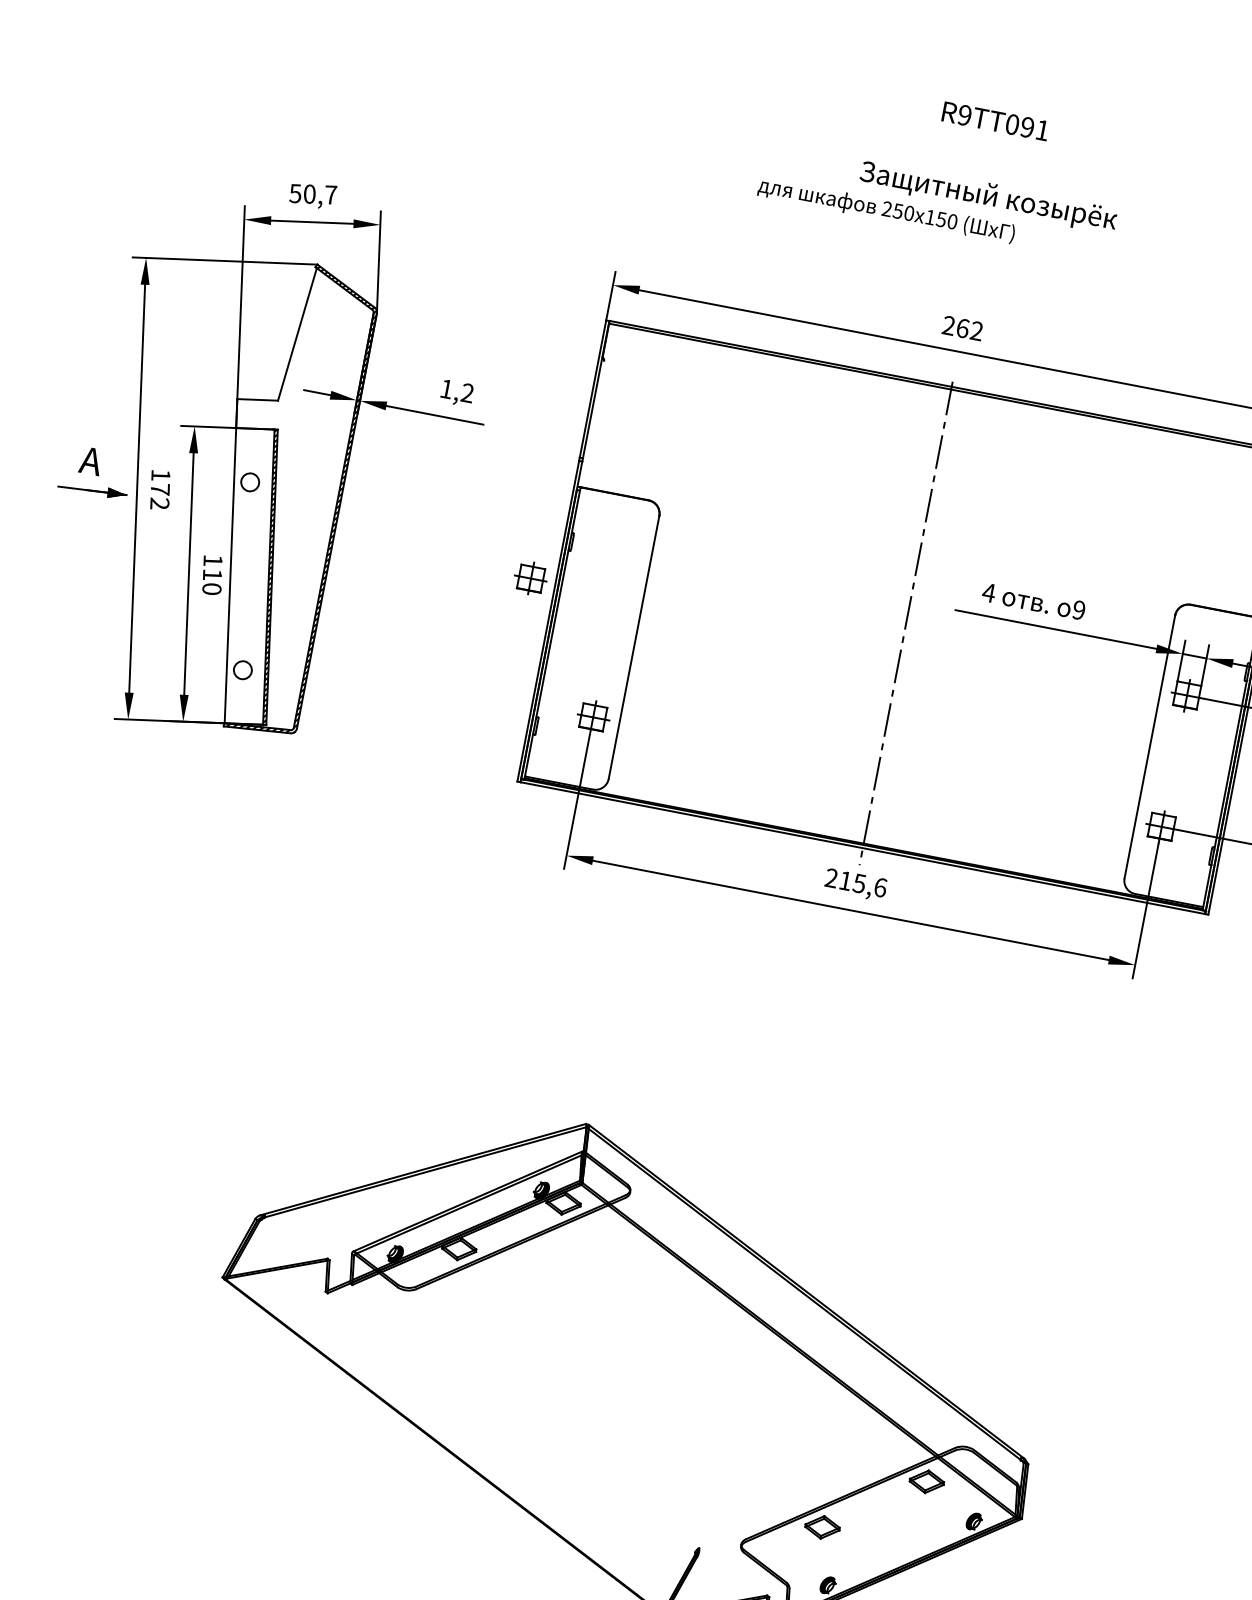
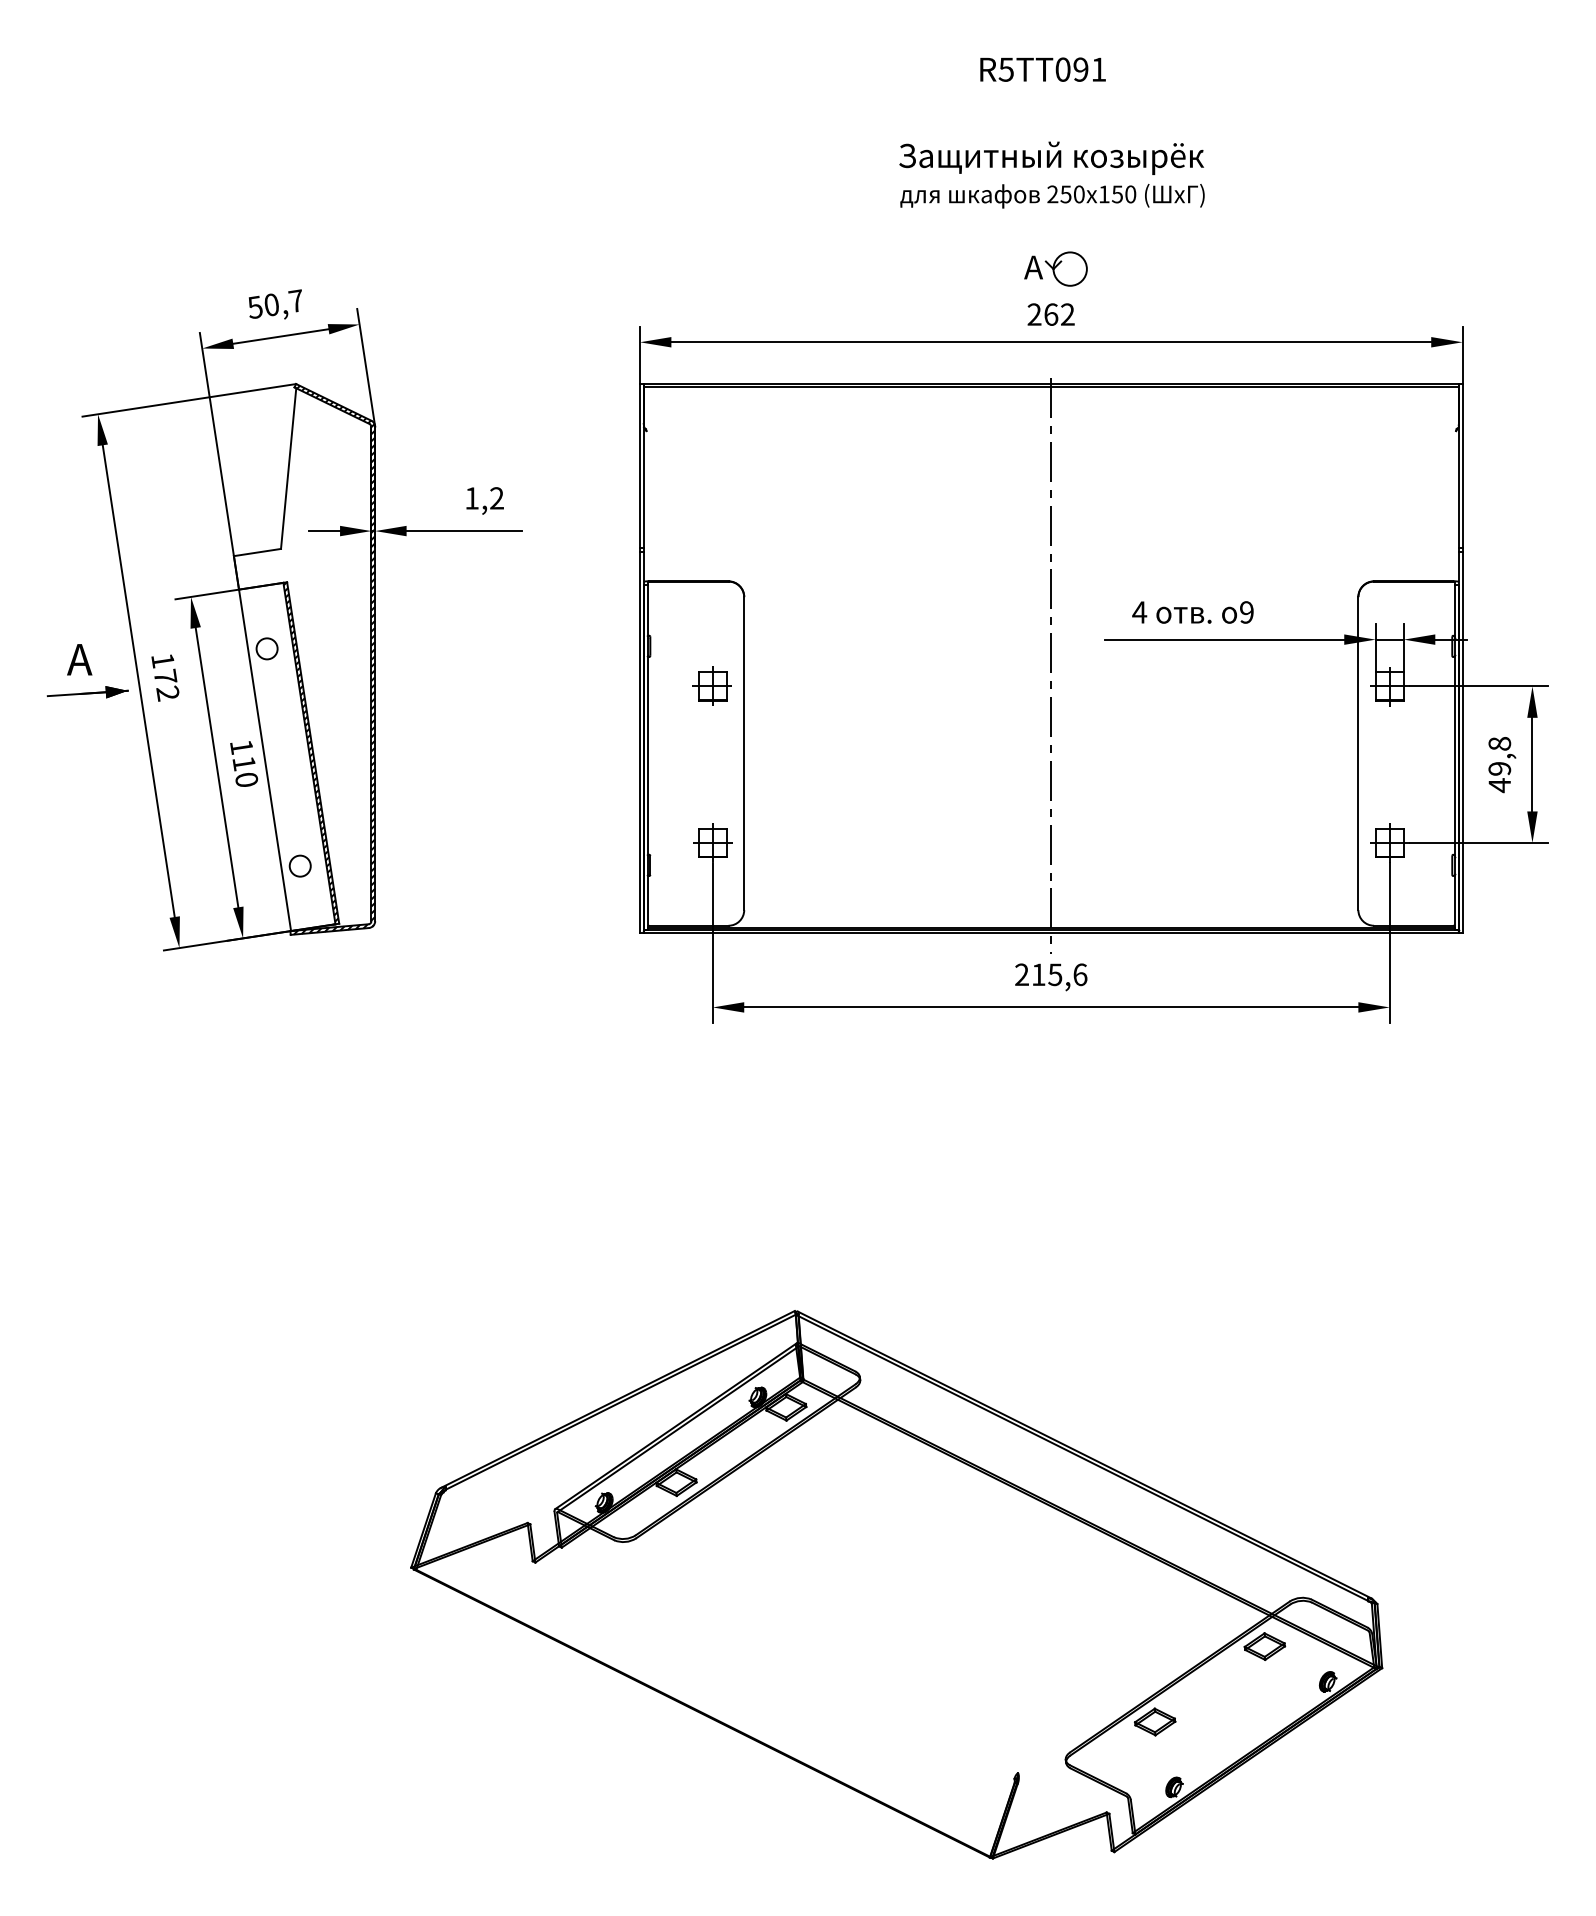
text: (964, 115) -> (1005, 69), R9TT091 -> R5TT091
text: (886, 210) -> (1052, 196), moved
part: (973, 290) -> (1055, 268), added
part: (530, 577) -> (711, 685), moved

